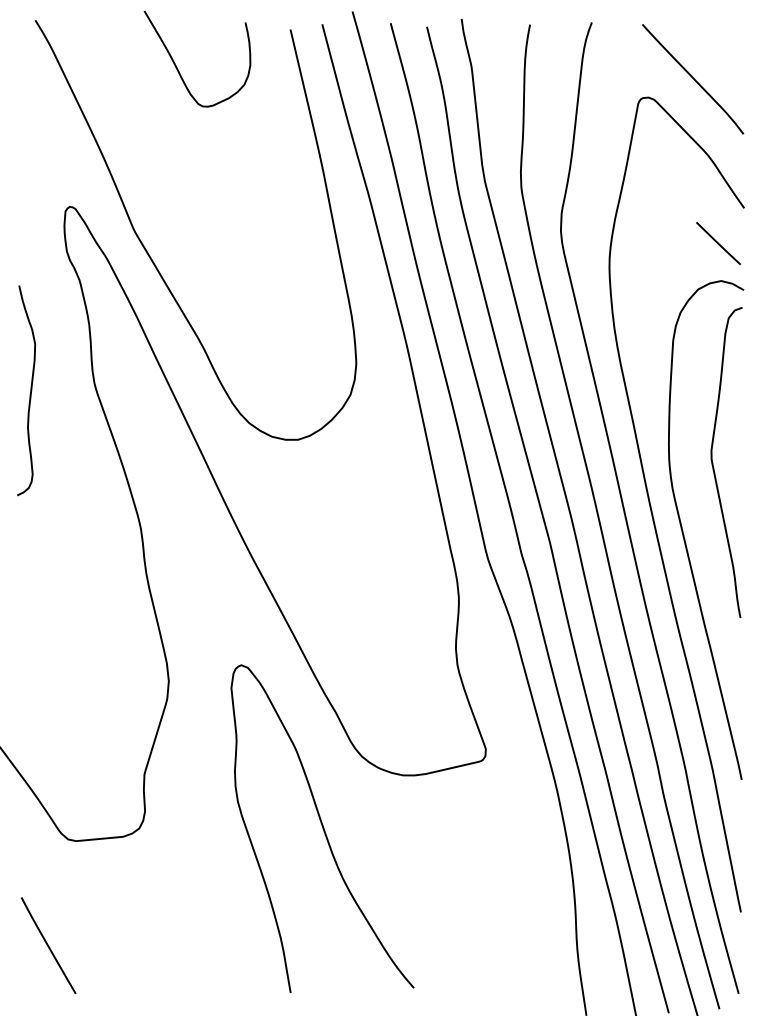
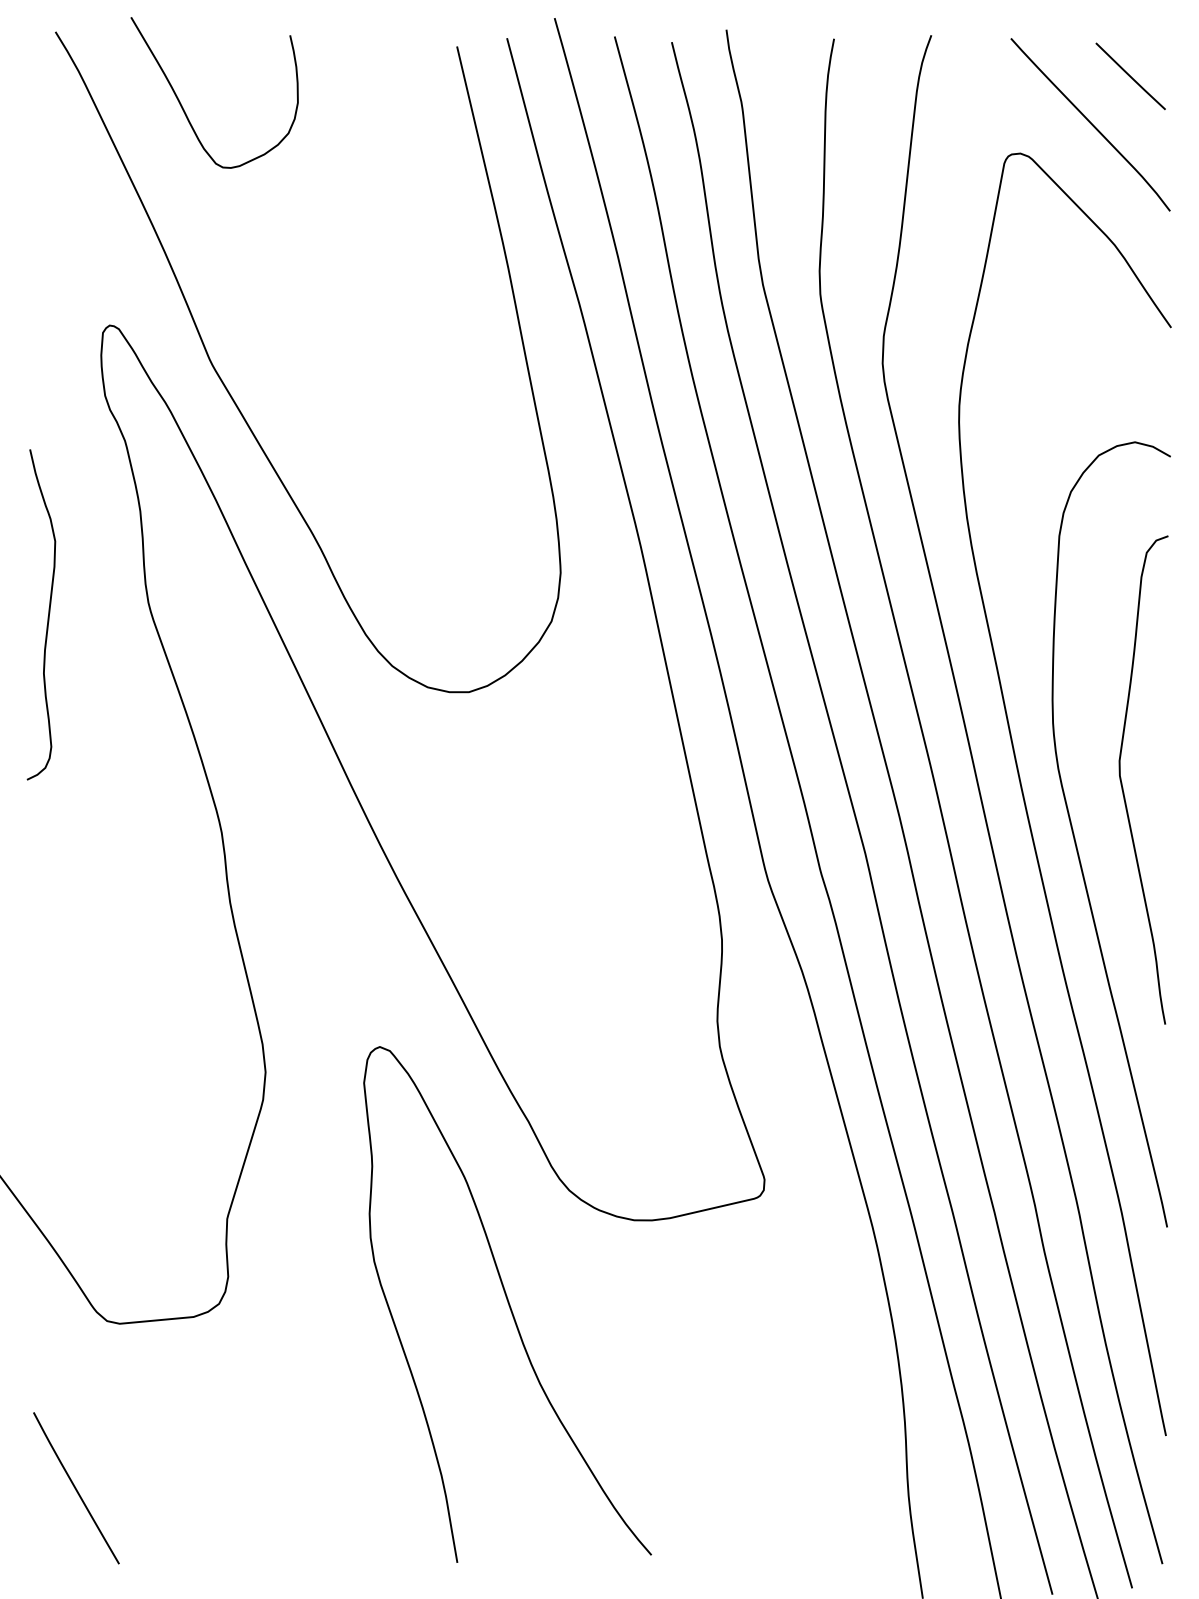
curve: (177, 67) -> (183, 106), moved
line: (718, 243) -> (1130, 76), moved
curve: (713, 462) -> (1122, 779), moved

